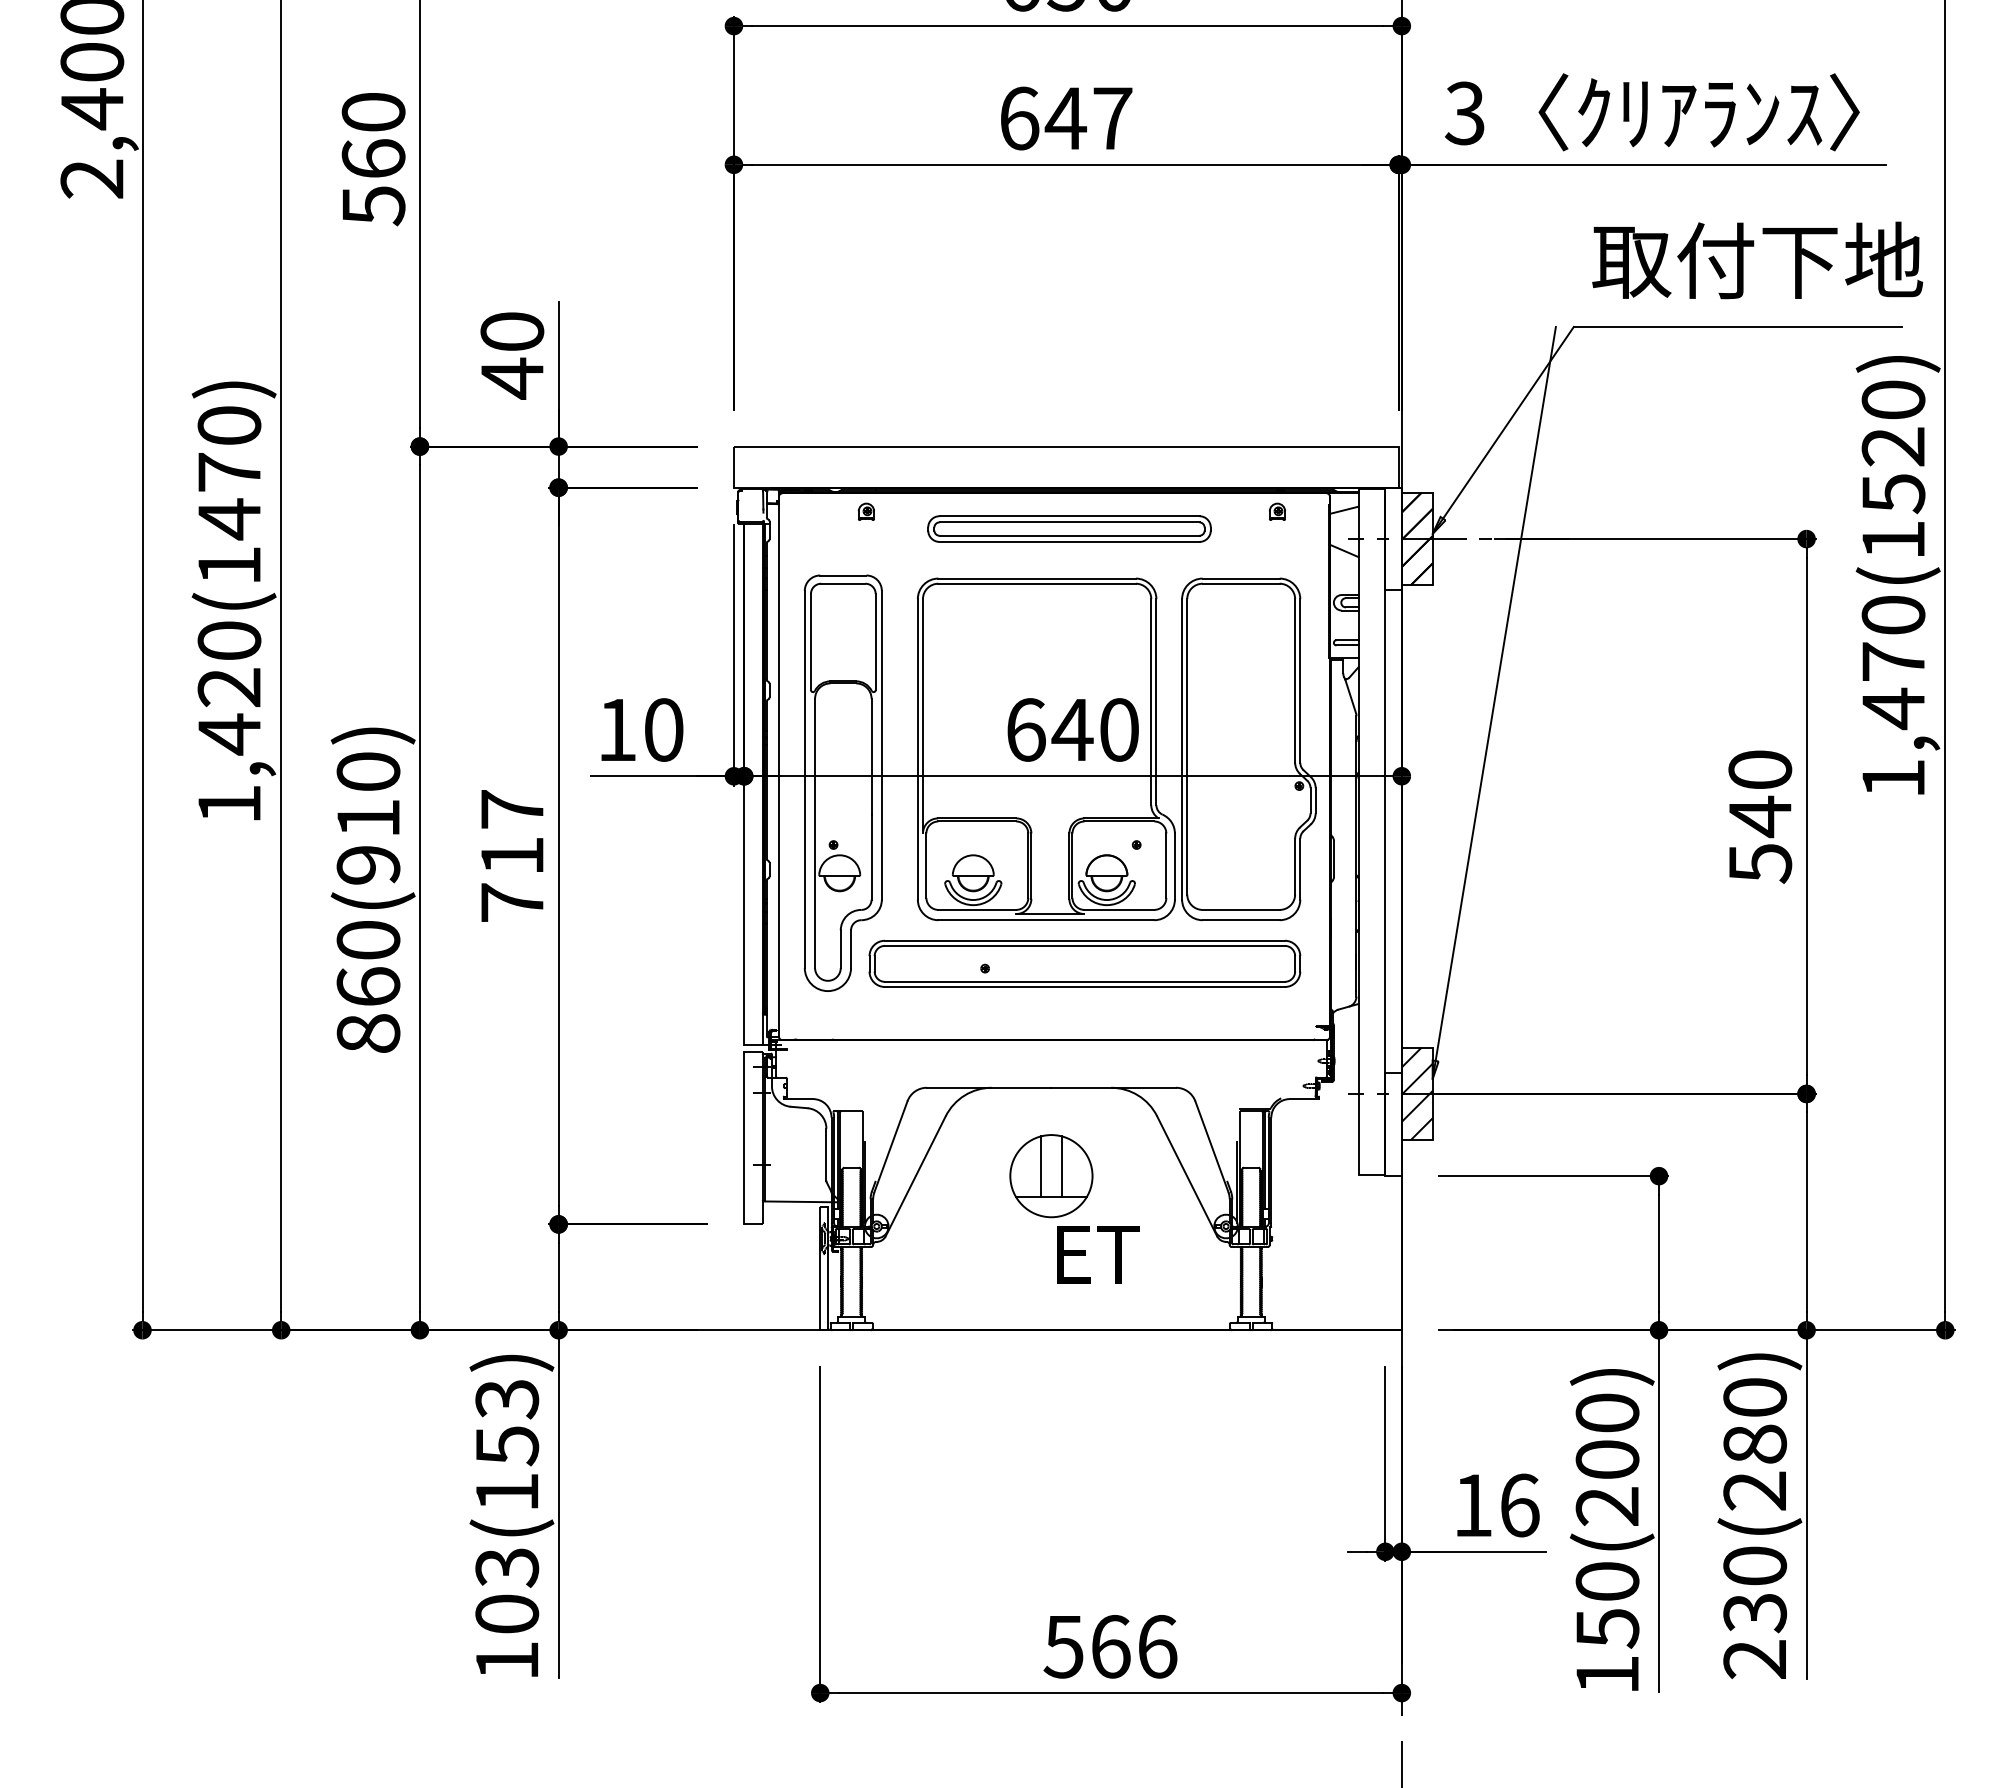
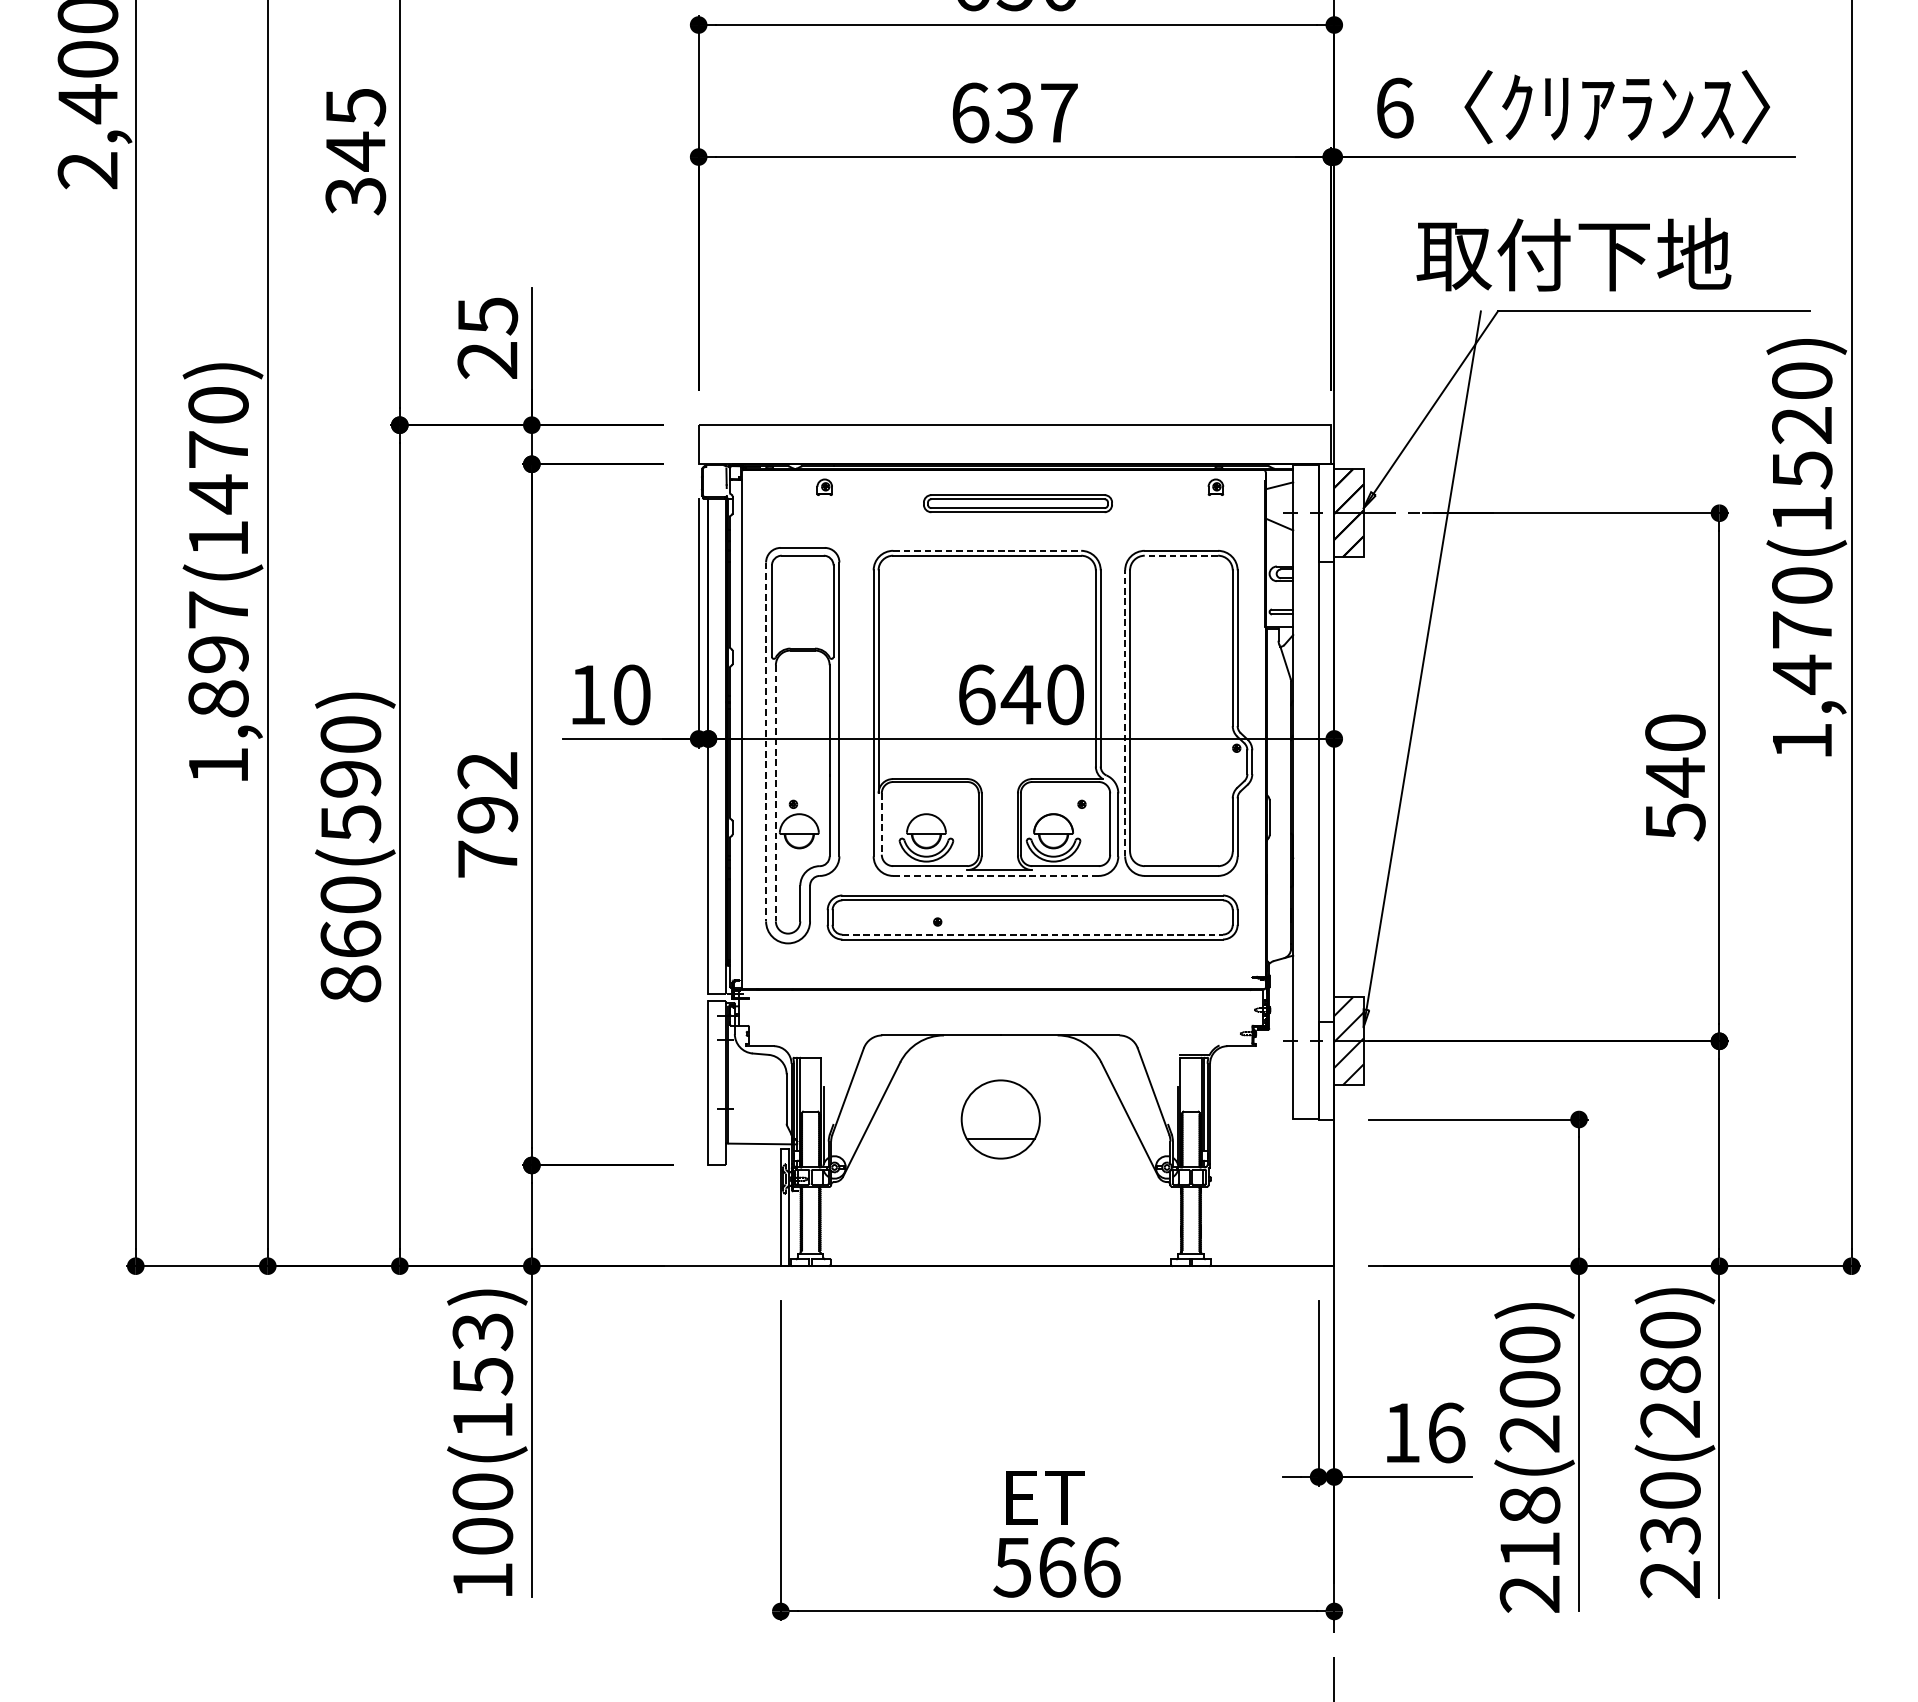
text: (1465, 113) -> (1394, 108), 3 -> 6
text: (1065, 118) -> (1014, 112), 647 -> 637
text: (373, 159) -> (355, 151), 560 -> 345
text: (1757, 260) -> (1573, 254), moved
text: (512, 355) -> (487, 338), 40 -> 25
part: (1069, 528) -> (1018, 503), size x0.7
line: (1037, 578) -> (987, 550), solid -> dashed
line: (1241, 583) -> (1181, 555), solid -> dashed
text: (229, 688) -> (218, 655), 1,420(1470) -> 1,897(1470)
line: (1182, 748) -> (1125, 712), solid -> dashed
line: (804, 779) -> (765, 742), solid -> dashed
text: (512, 832) -> (487, 792), 717 -> 792
line: (815, 833) -> (776, 793), solid -> dashed
text: (368, 842) -> (350, 801), 860(910) -> 860(590)
line: (926, 865) -> (881, 823), solid -> dashed
line: (1046, 920) -> (996, 876), solid -> dashed
line: (1084, 981) -> (1032, 934), solid -> dashed
line: (1041, 1166) -> (991, 1110), removed
line: (1061, 1166) -> (1010, 1110), removed
text: (1098, 1254) -> (1045, 1497), moved
text: (507, 1567) -> (483, 1491), 103(153) -> 100(153)
text: (1607, 1628) -> (1530, 1550), 150(200) -> 218(200)

